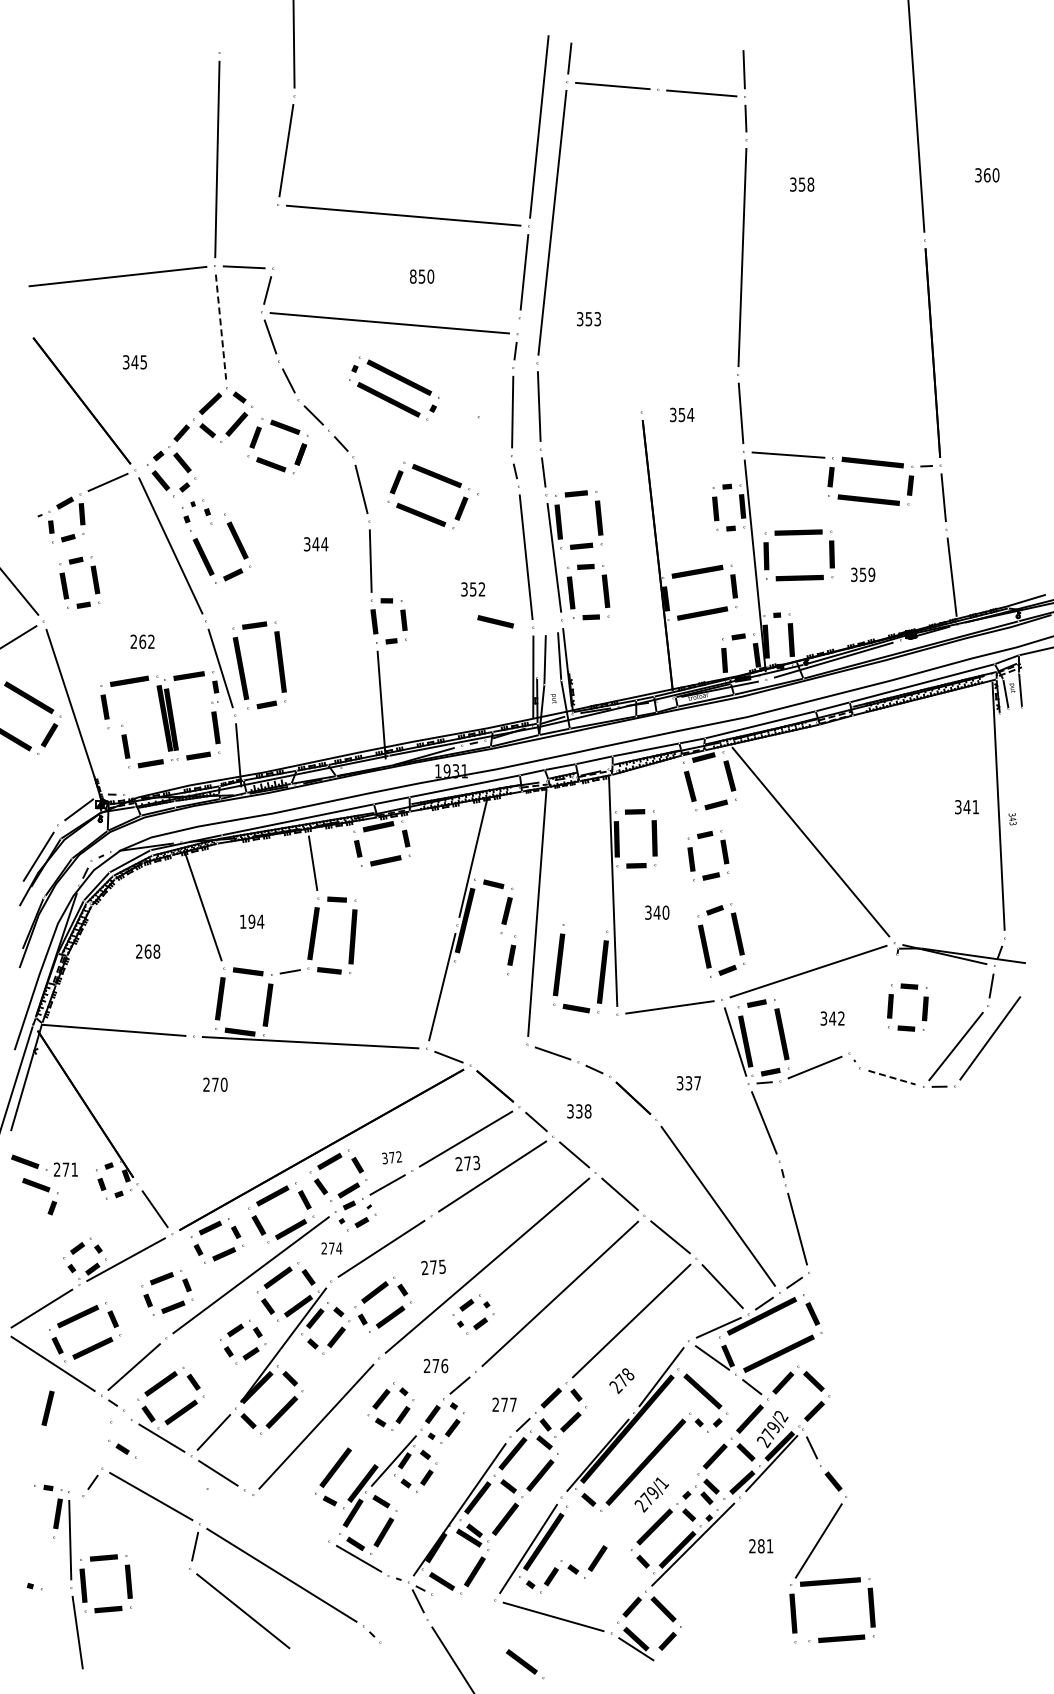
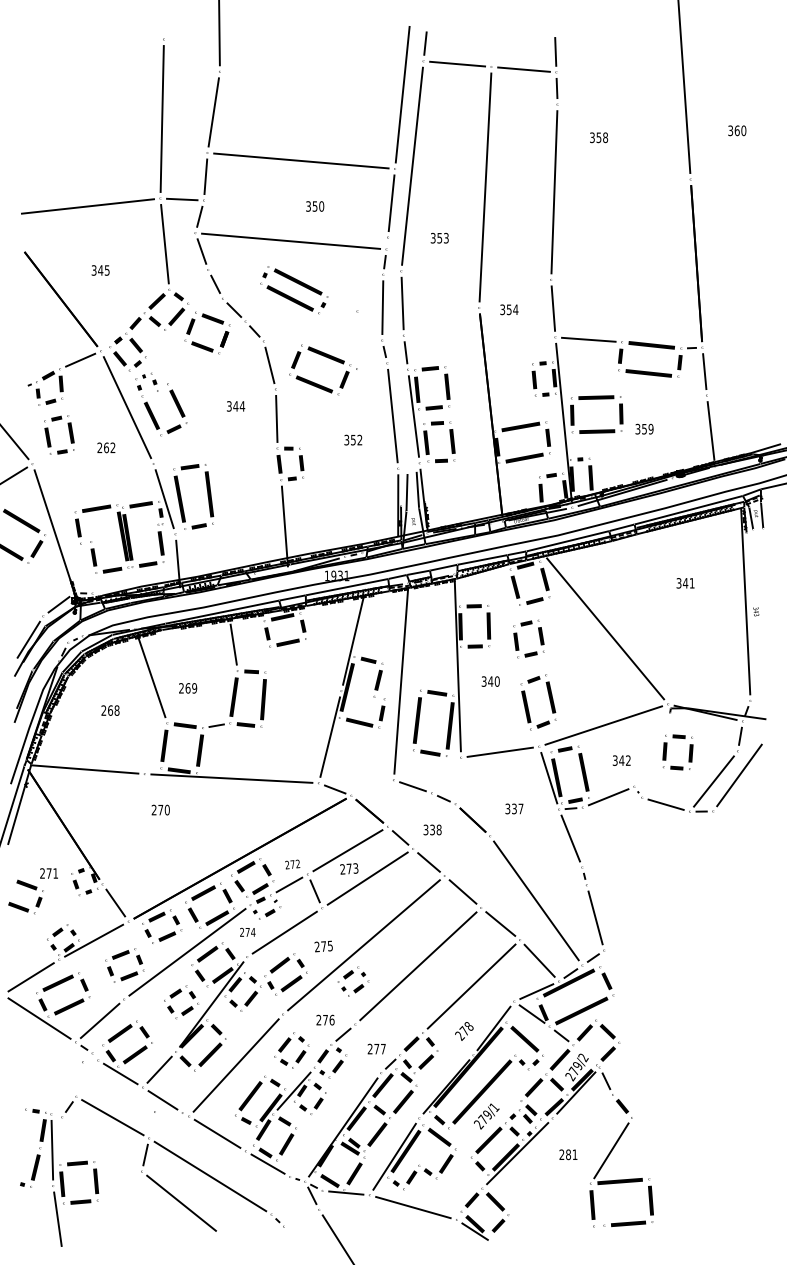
line: (275, 236) -> (205, 176), added
line: (649, 250) -> (484, 186), added
text: (412, 276) -> (307, 206), 850 -> 350
line: (221, 327) -> (165, 244), dashed -> solid
line: (495, 621) -> (359, 722), moved
text: (142, 641) -> (106, 447), moved
text: (966, 807) -> (685, 583), moved
text: (251, 921) -> (187, 688), 194 -> 269
line: (585, 927) -> (437, 692), added
line: (892, 1077) -> (666, 804), dashed -> solid
text: (384, 1158) -> (287, 865), 372 -> 272
part: (29, 1162) -> (21, 907), moved
line: (421, 1193) -> (314, 891), added
line: (47, 1408) -> (35, 1167), moved
part: (122, 1448) -> (275, 1082), moved
line: (291, 1518) -> (217, 1134), added
line: (463, 1597) -> (346, 1193), added
part: (525, 1664) -> (442, 1139), moved

